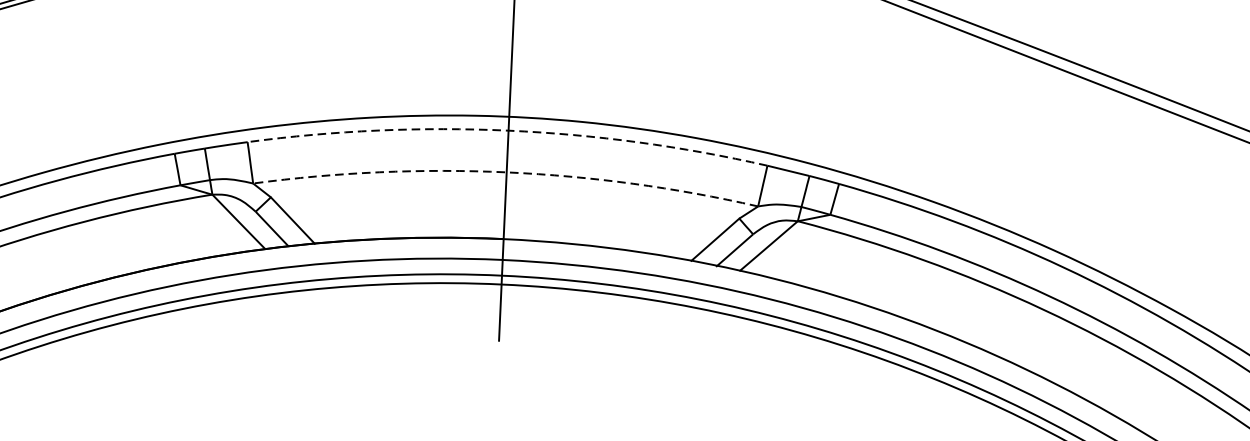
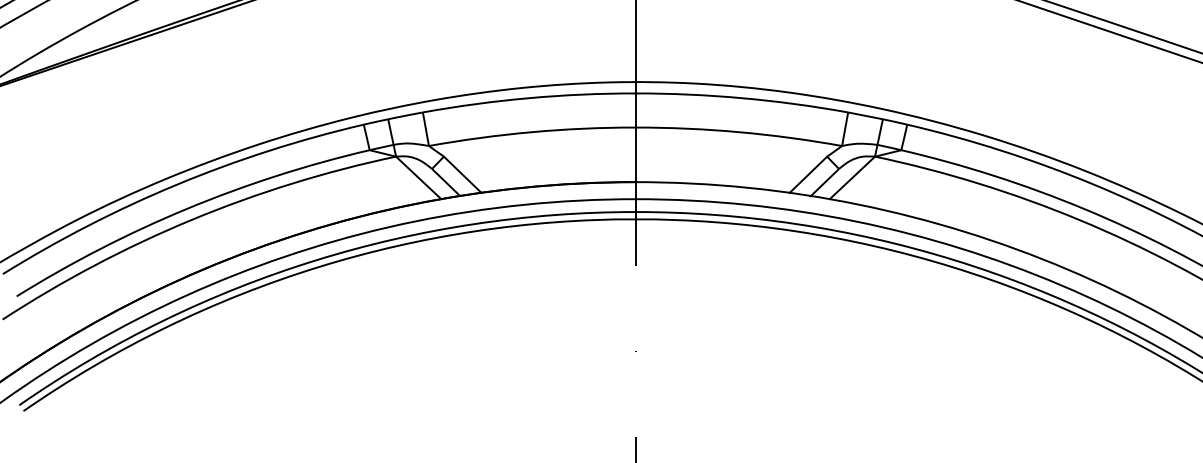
arc: (508, 130) -> (635, 93), dashed -> solid
arc: (506, 172) -> (635, 127), dashed -> solid

